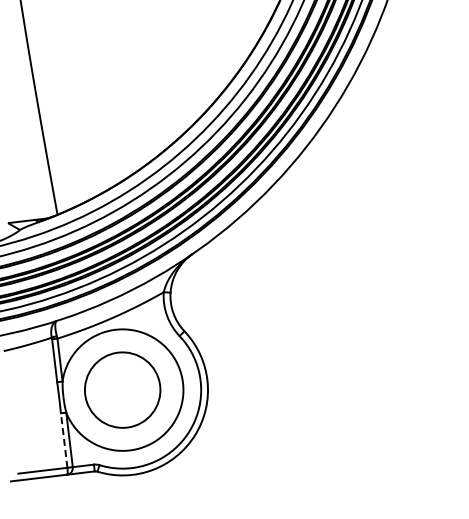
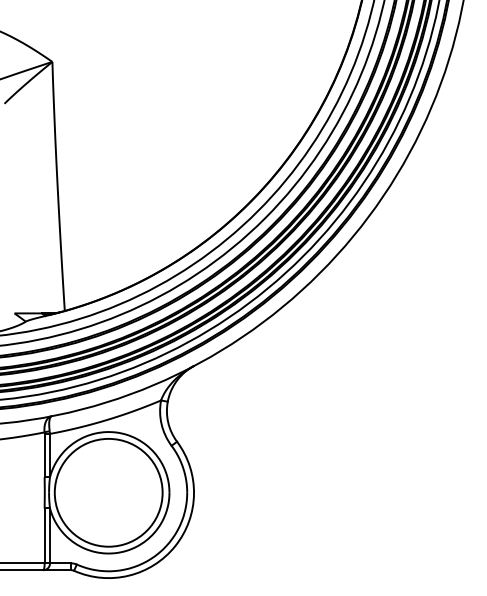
circle: (122, 389) -> (108, 492), size x1.43
line: (63, 440) -> (44, 535), dashed -> solid

